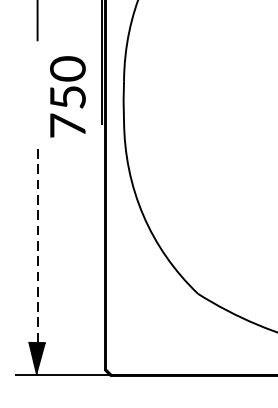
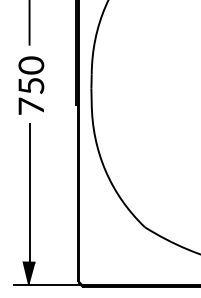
text: (68, 96) -> (31, 85), moved
line: (37, 251) -> (29, 196), dashed -> solid

